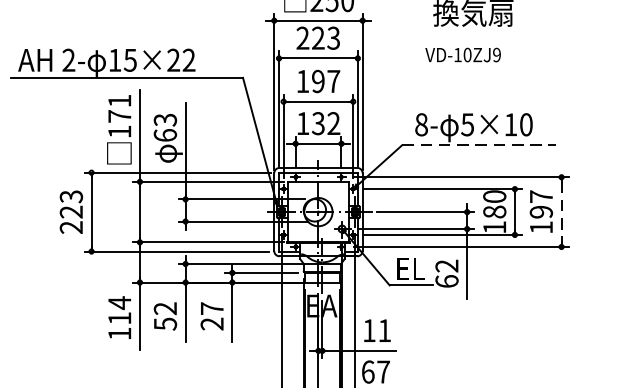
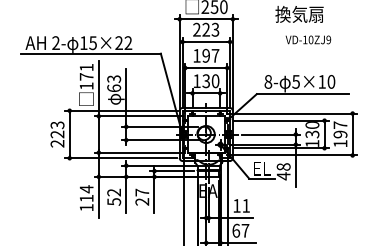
text: (463, 54) -> (308, 39), moved
text: (333, 124) -> (215, 81), 132 -> 130
line: (479, 145) -> (303, 94), dashed -> solid
text: (494, 212) -> (312, 134), 180 -> 130
line: (561, 213) -> (352, 135), dashed -> solid
text: (446, 273) -> (283, 171), 62 -> 48

